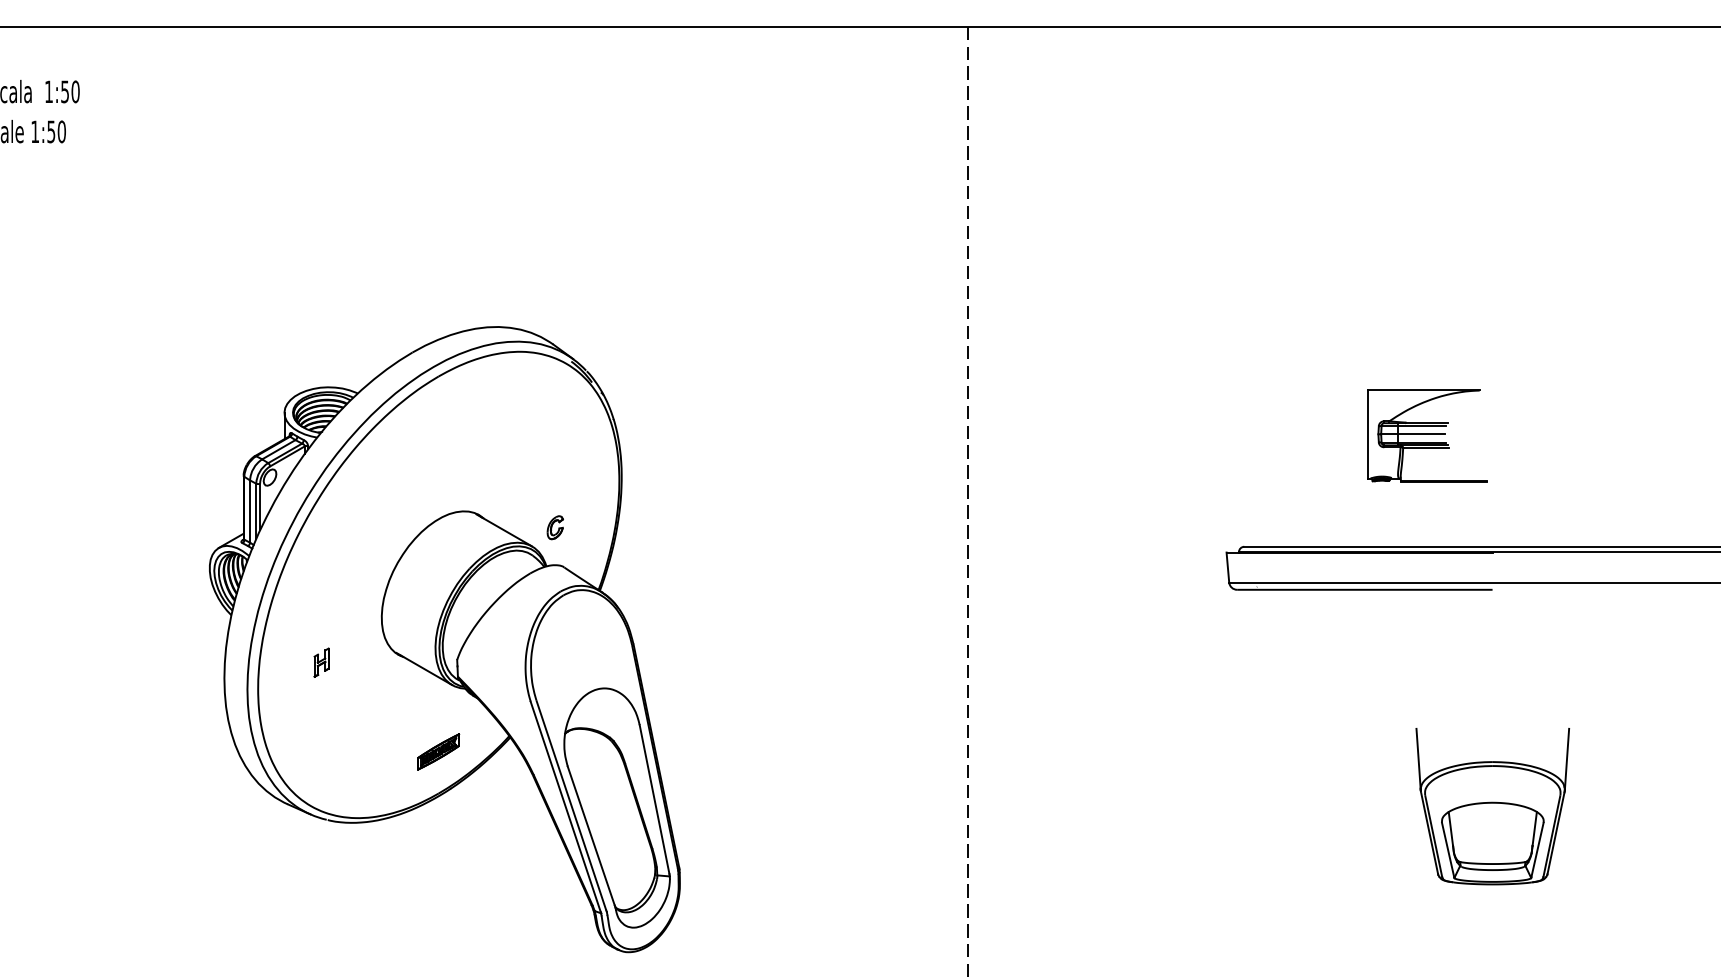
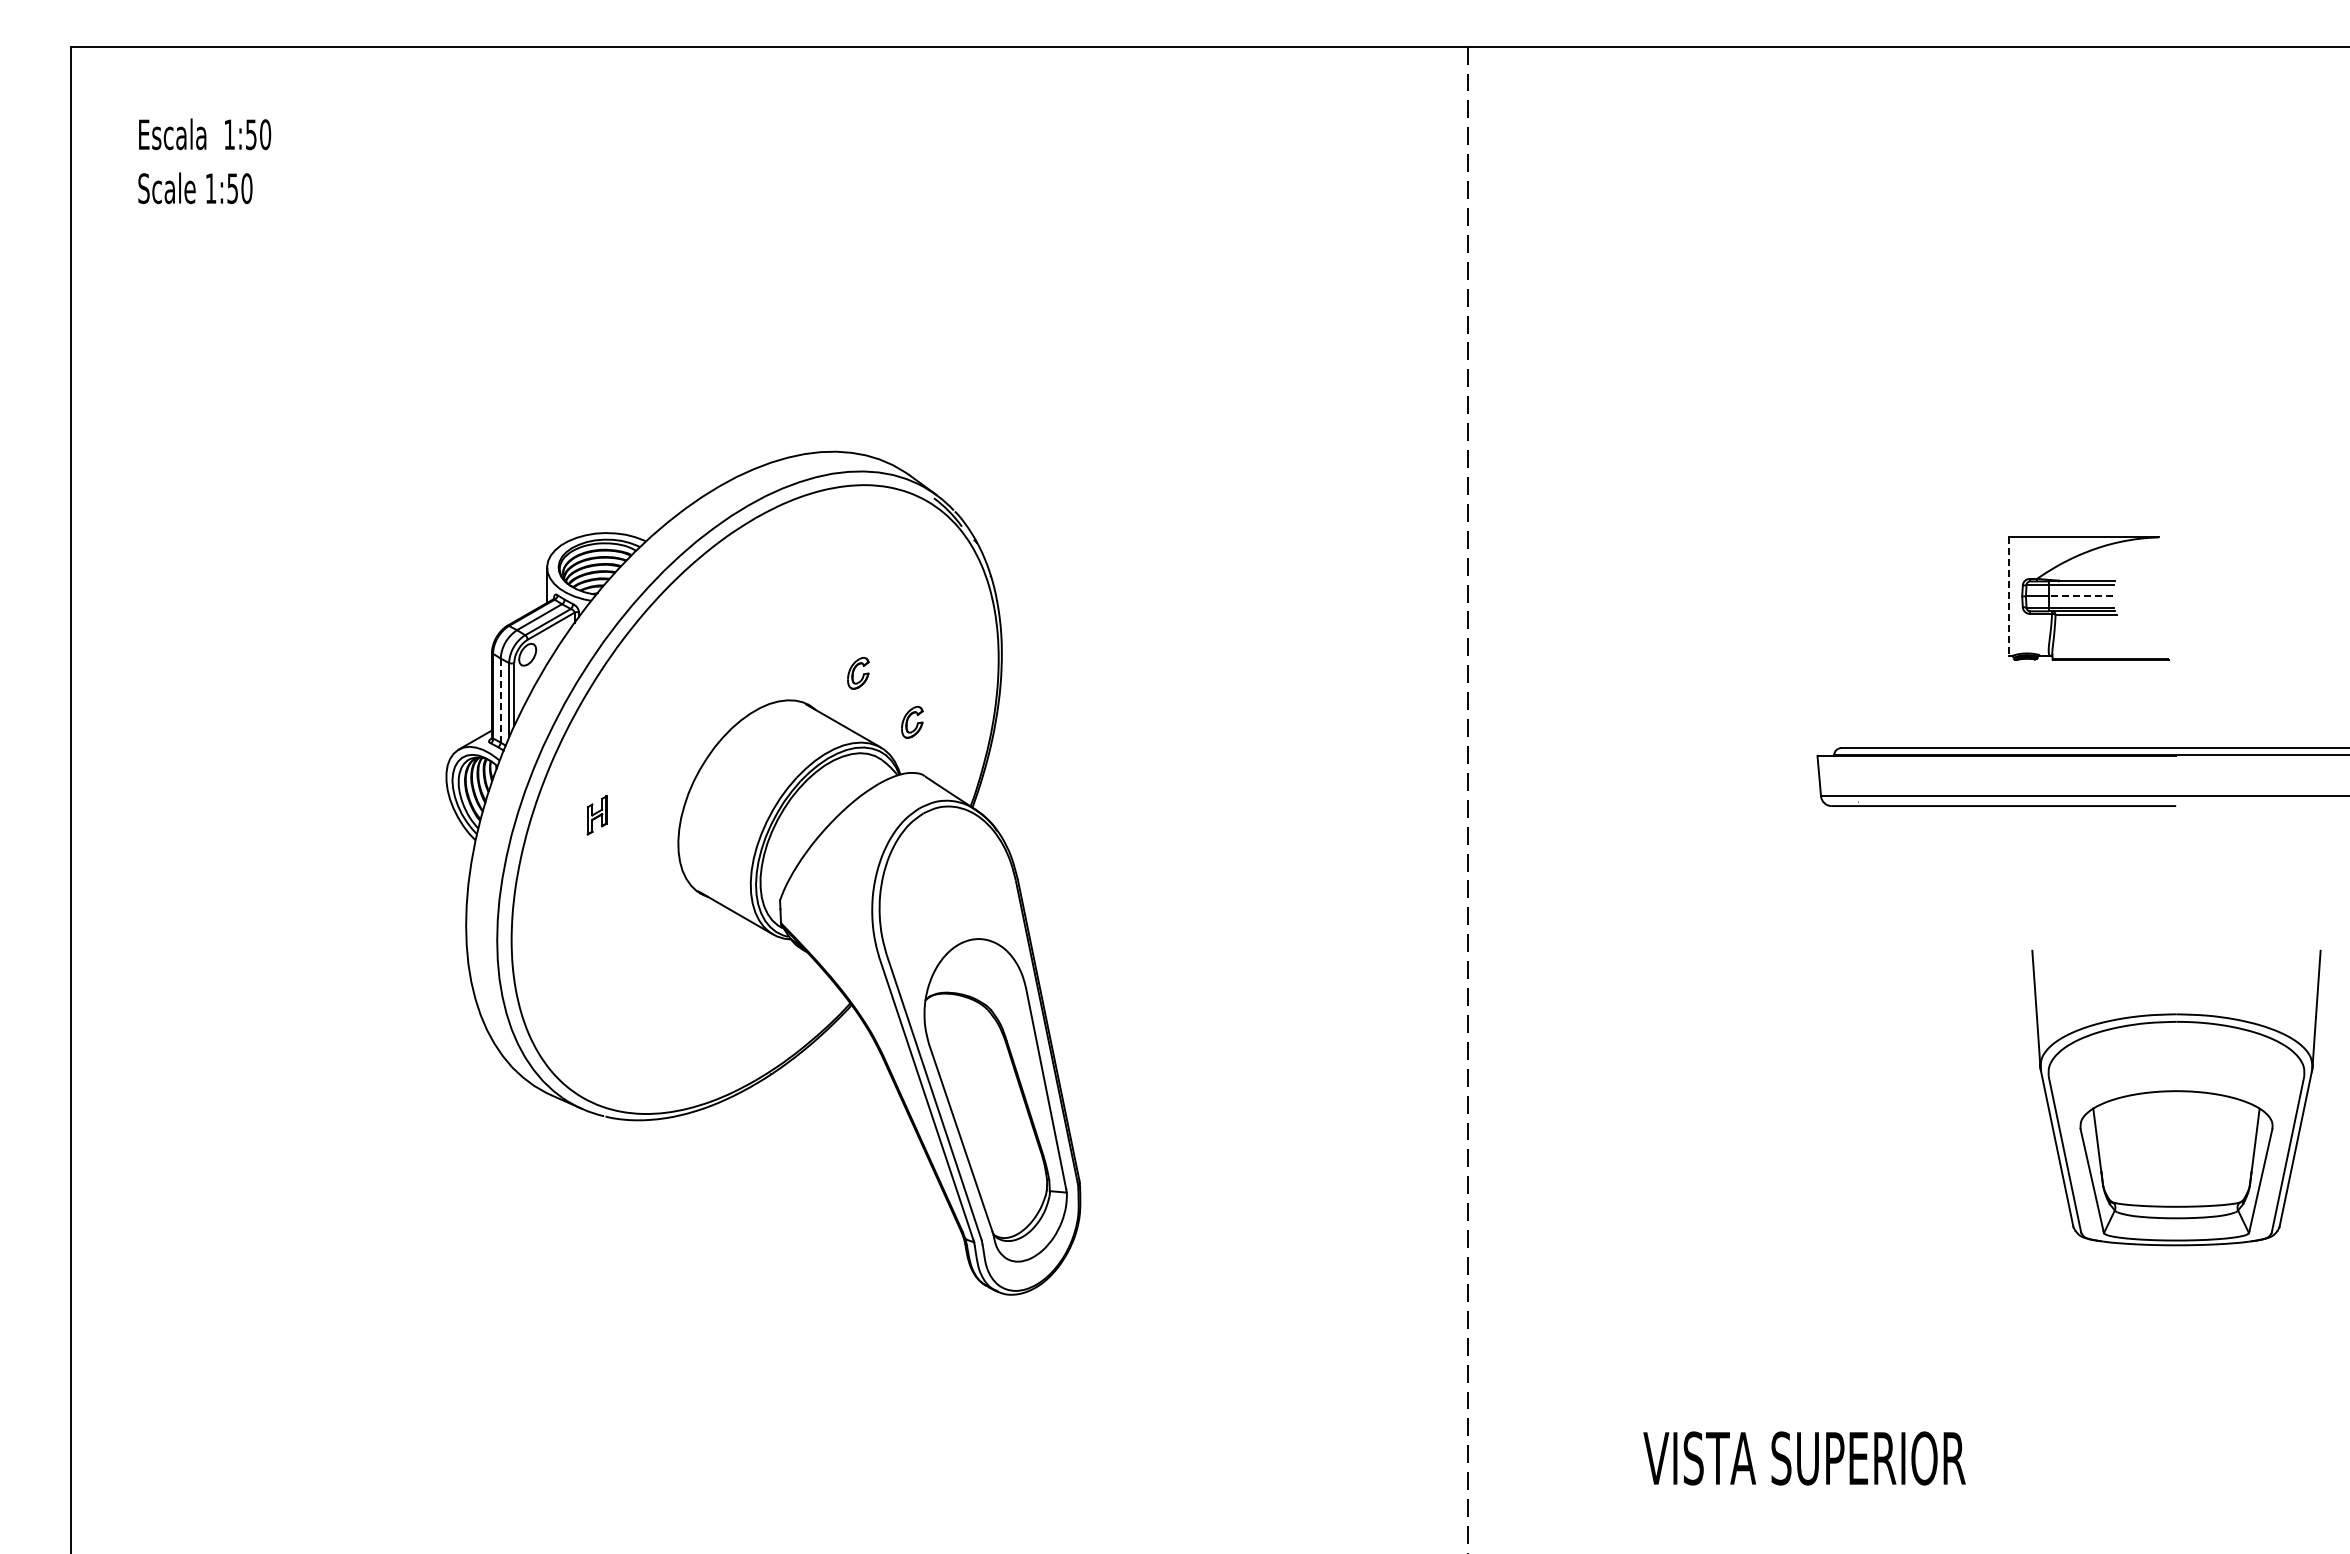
line: (1368, 434) -> (2008, 596), solid -> dashed
line: (1421, 434) -> (2080, 596), solid -> dashed
part: (515, 490) -> (858, 672), added
line: (249, 512) -> (500, 701), solid -> dashed
part: (321, 662) -> (596, 815), moved
part: (438, 751) -> (754, 1024), removed
part: (1492, 806) -> (2176, 1098), size x1.4

